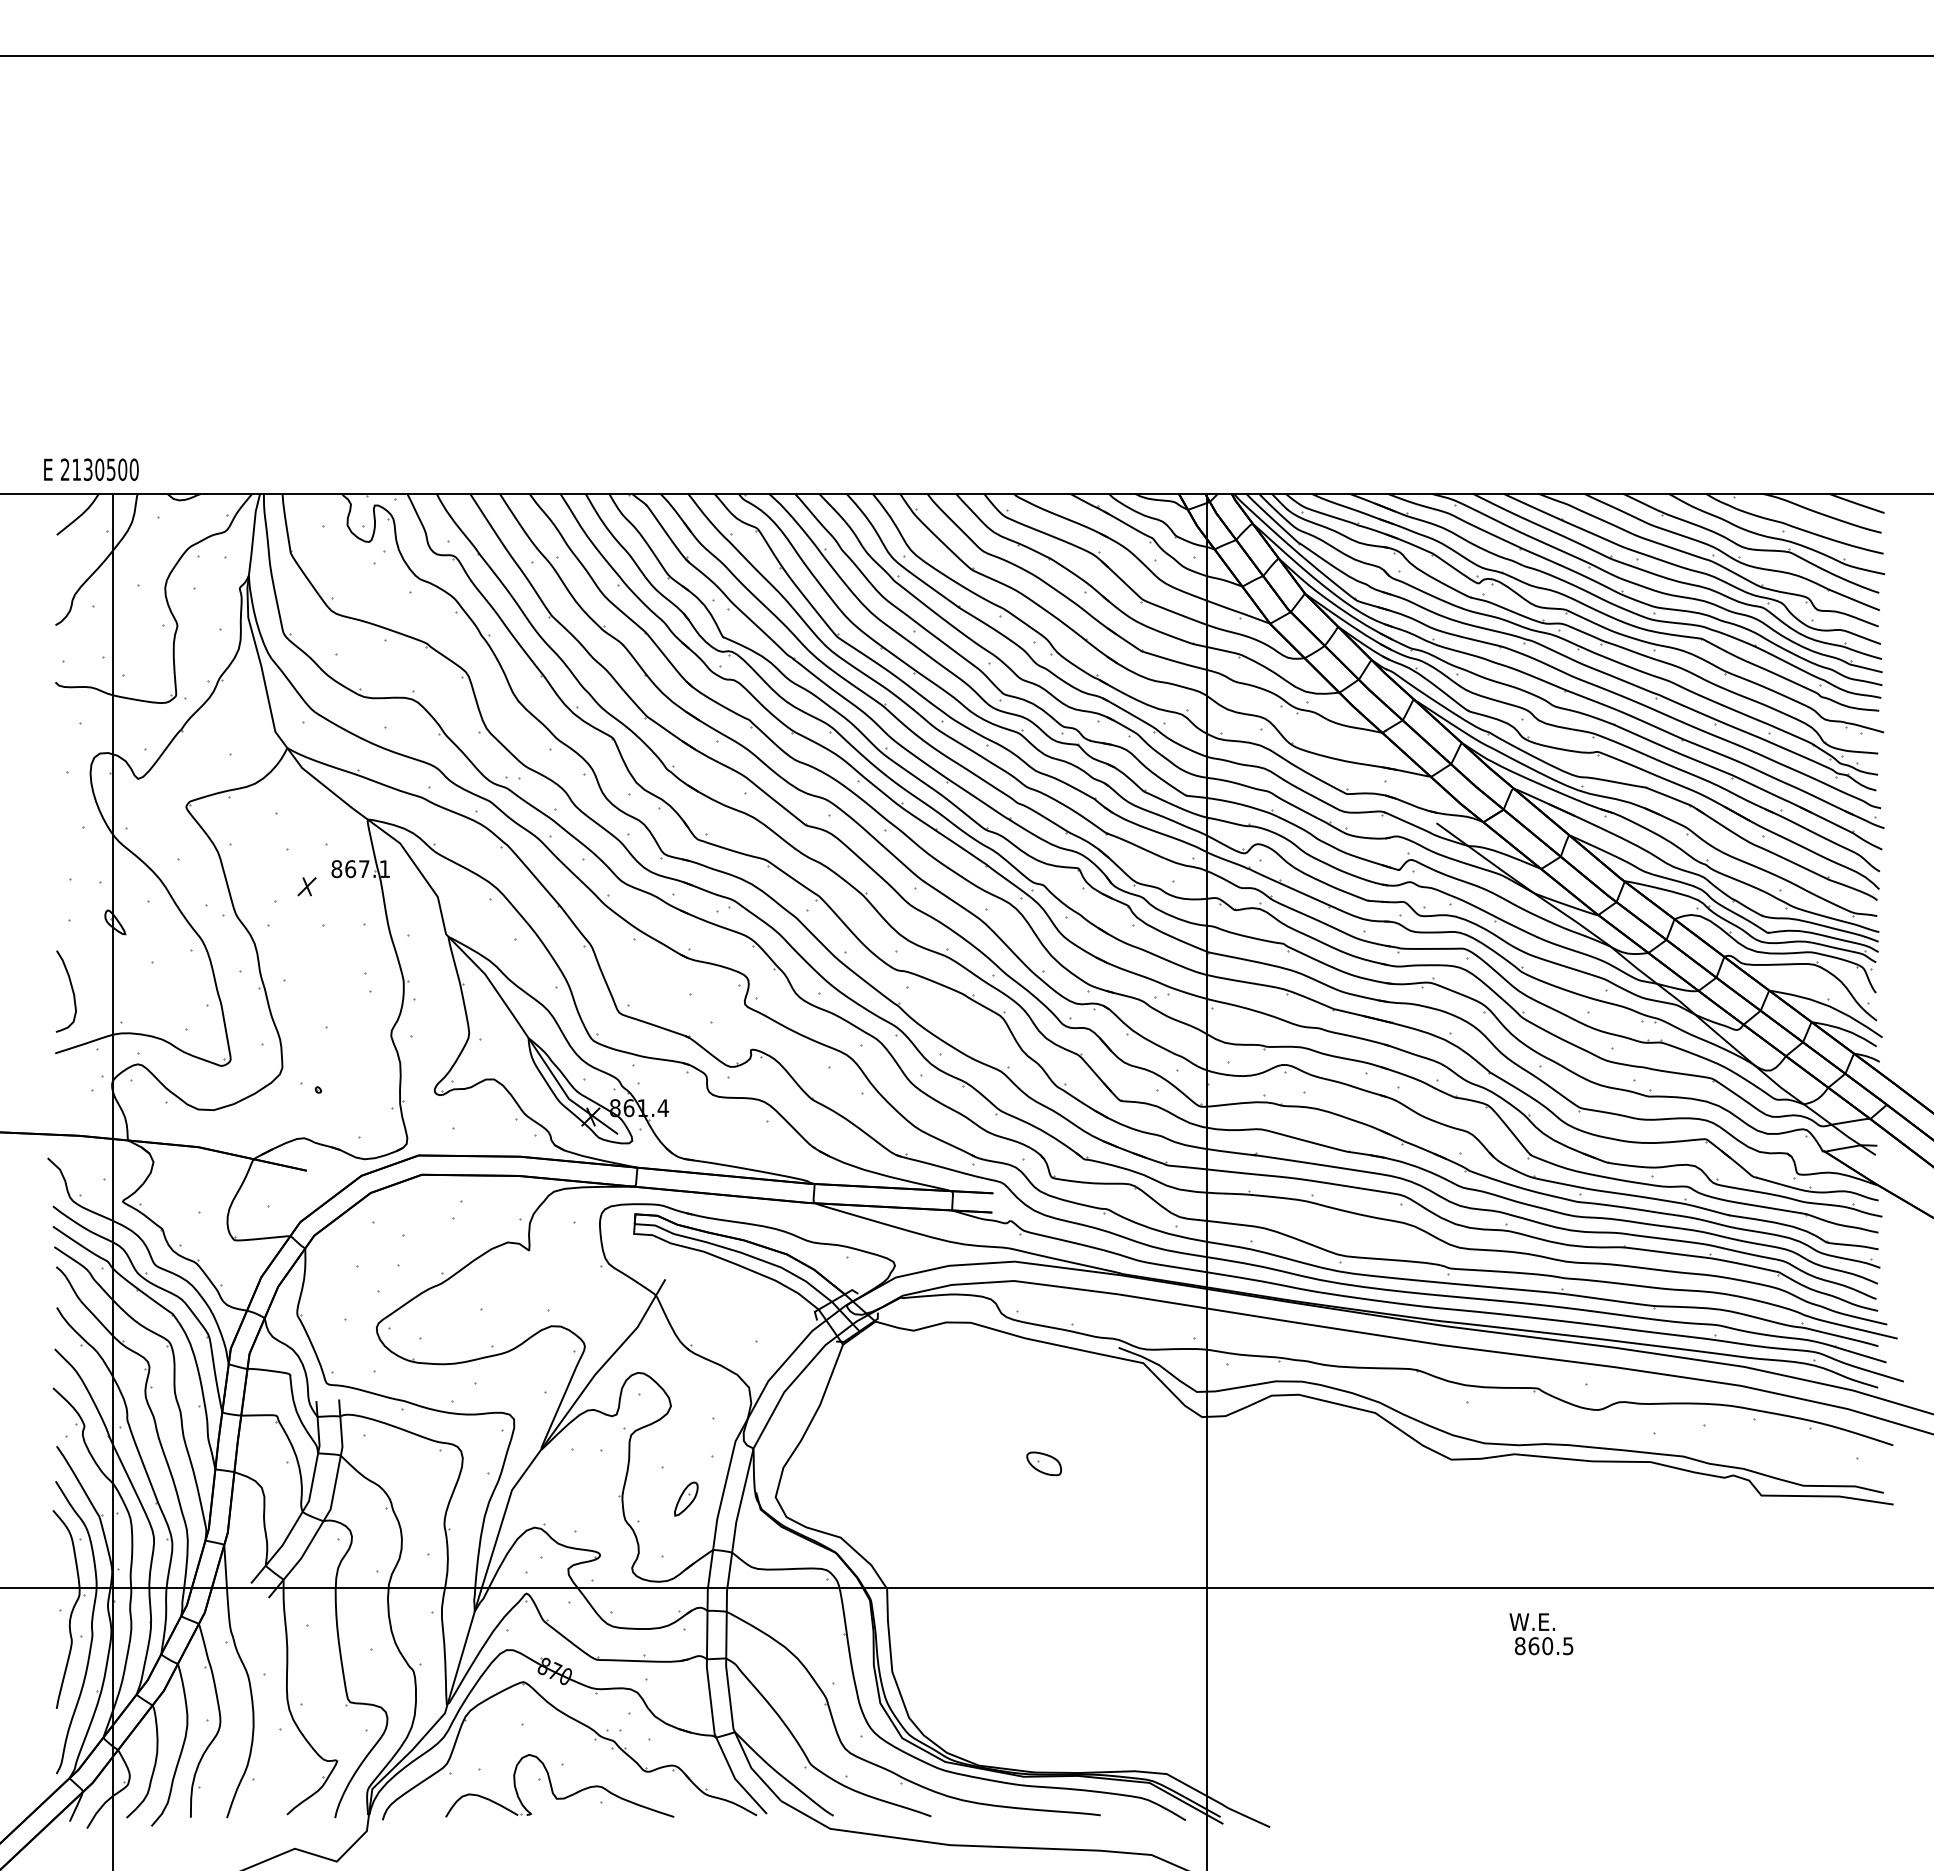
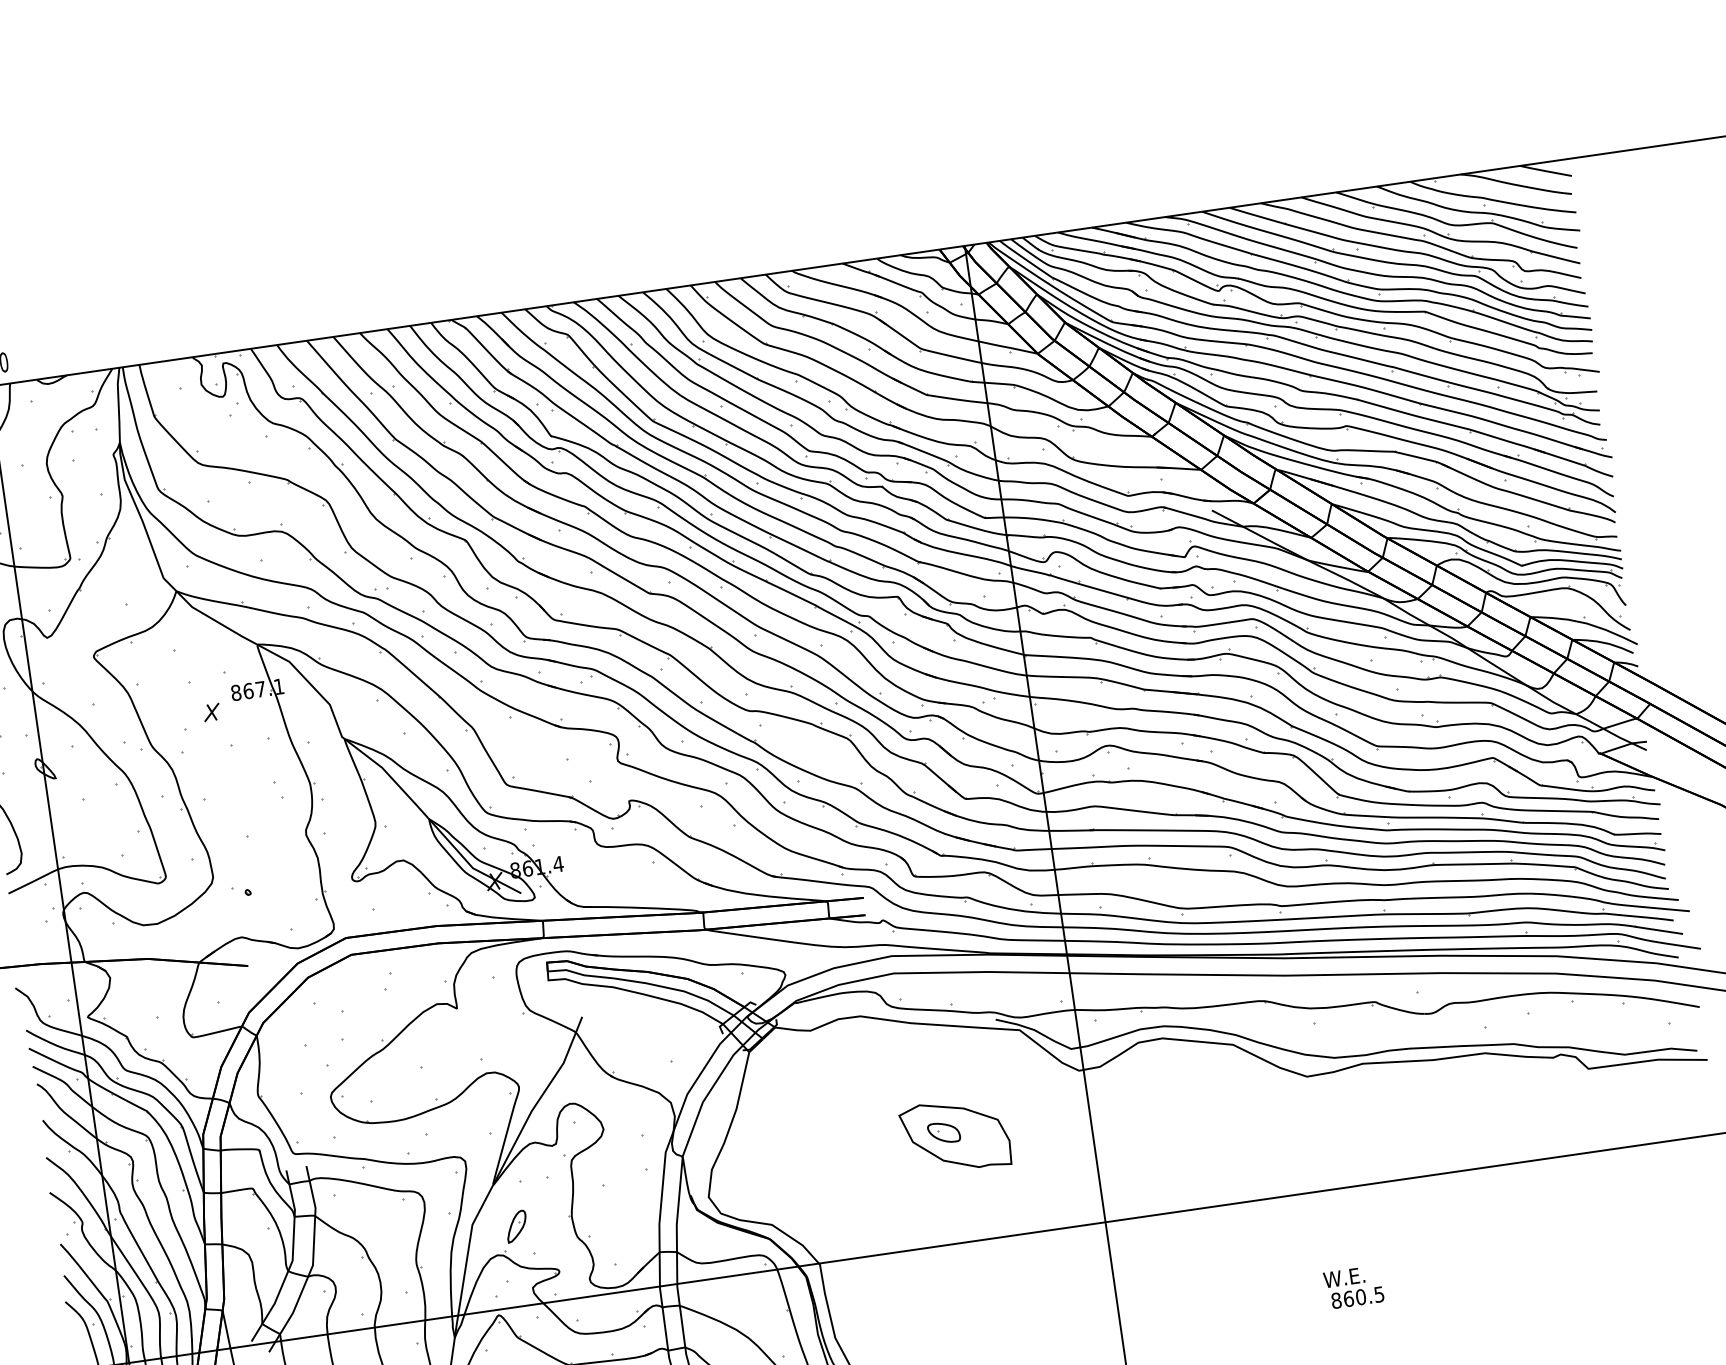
part: (1055, 1468) -> (954, 1135), added
part: (686, 1498) -> (516, 1225), moved
text: (1541, 1634) -> (1353, 1287), moved

